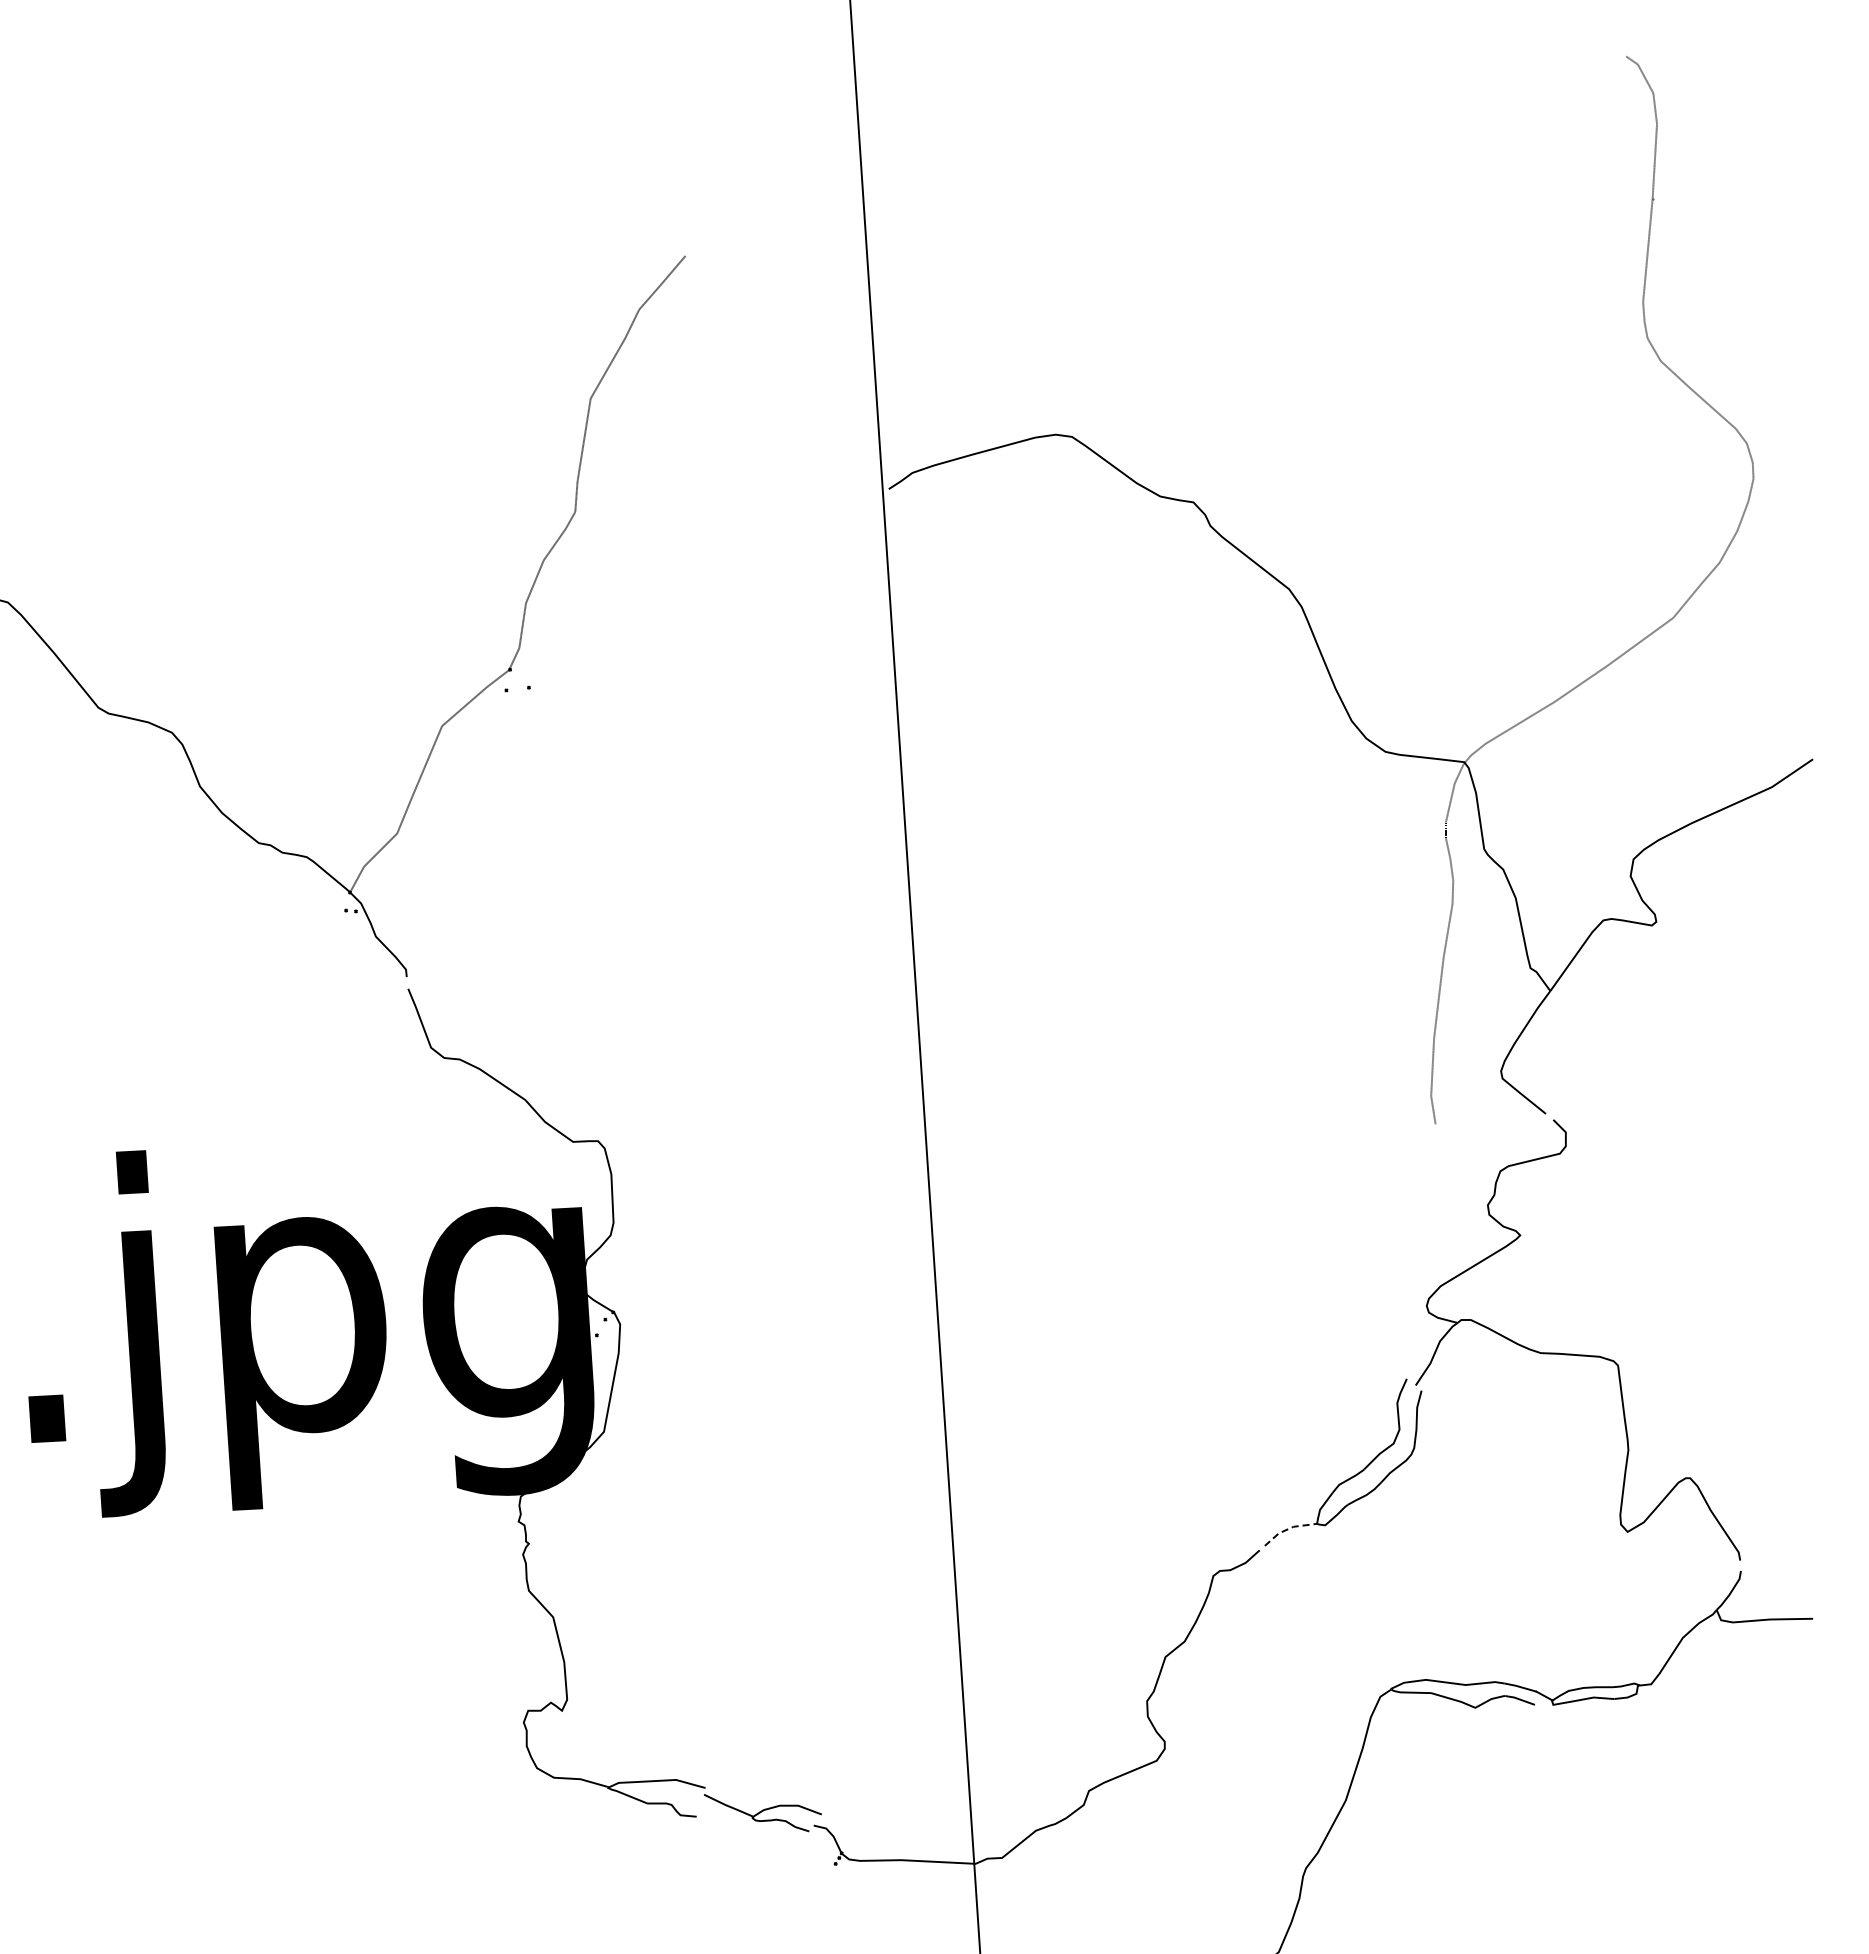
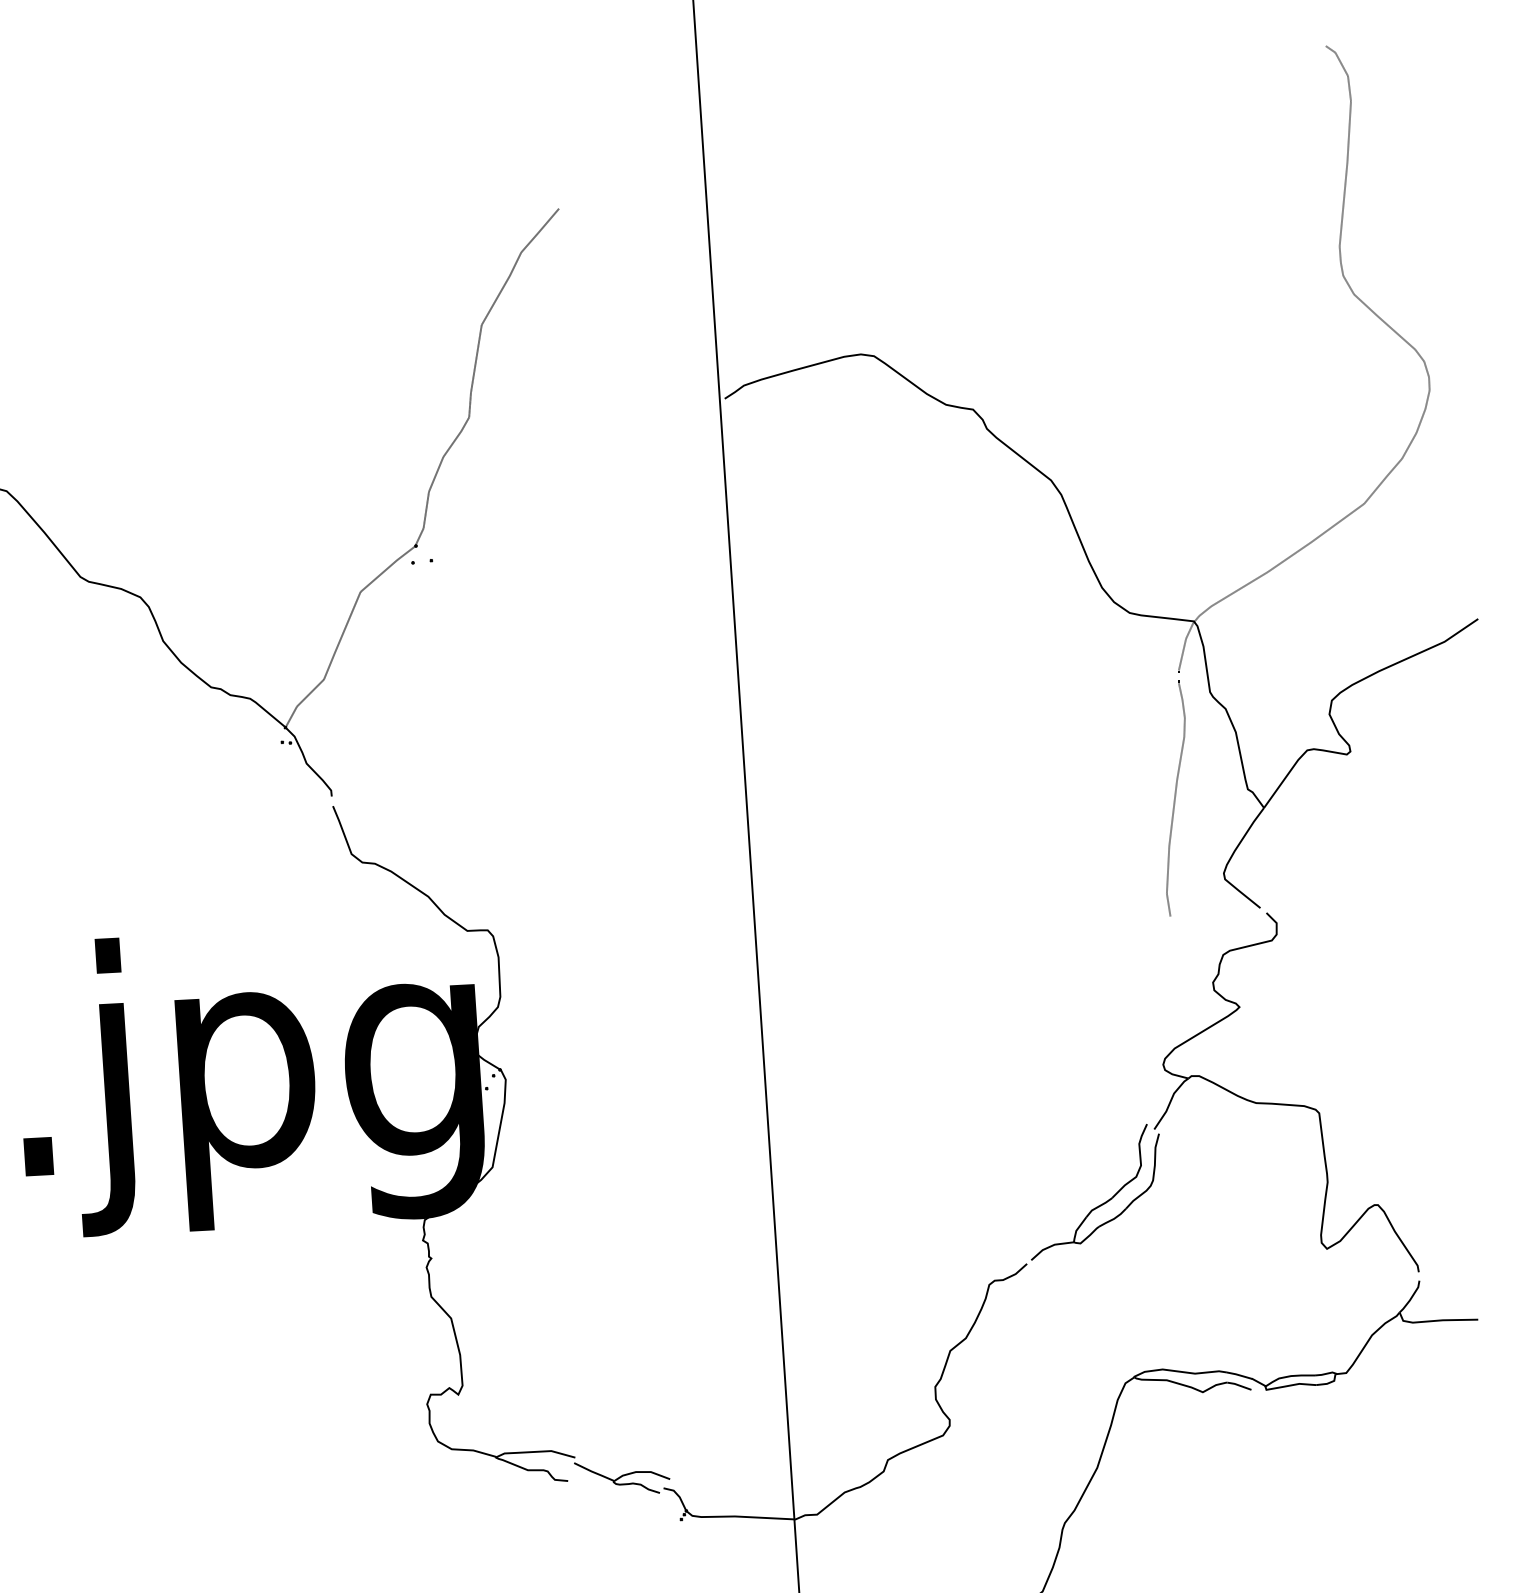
line: (1288, 1529) -> (1050, 1246), dashed -> solid

